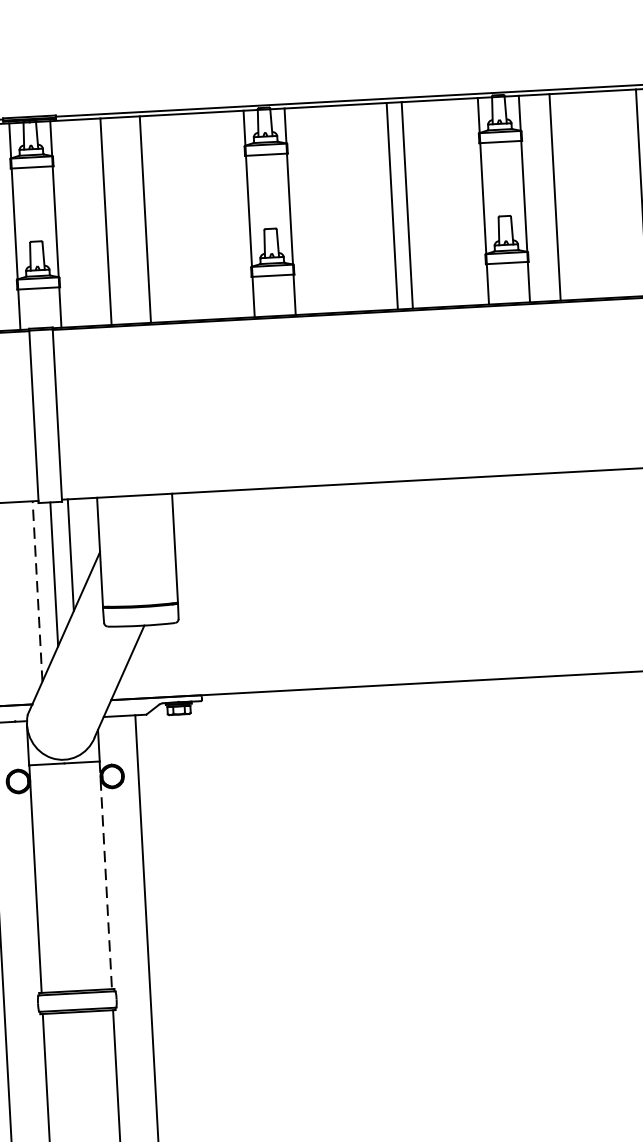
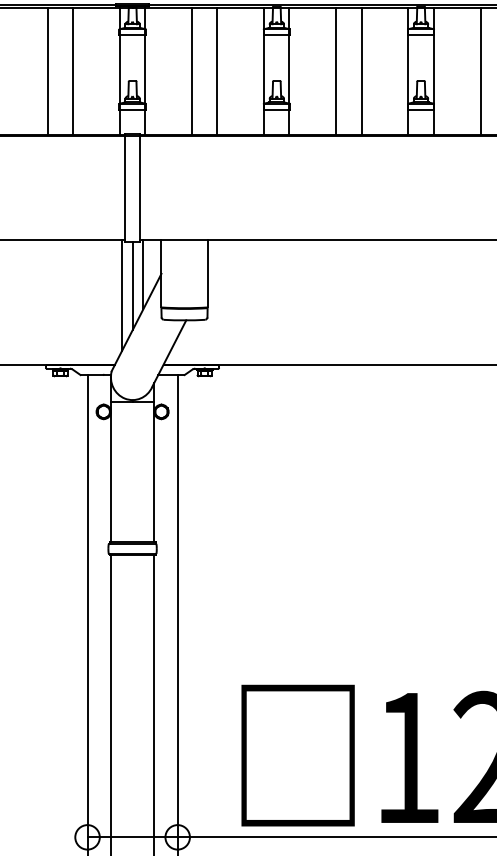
line: (554, 196) -> (480, 70), moved
line: (392, 205) -> (336, 70), moved
line: (145, 218) -> (217, 70), moved
line: (106, 220) -> (192, 70), moved
line: (37, 590) -> (121, 295), dashed -> solid
line: (106, 875) -> (154, 472), dashed -> solid

